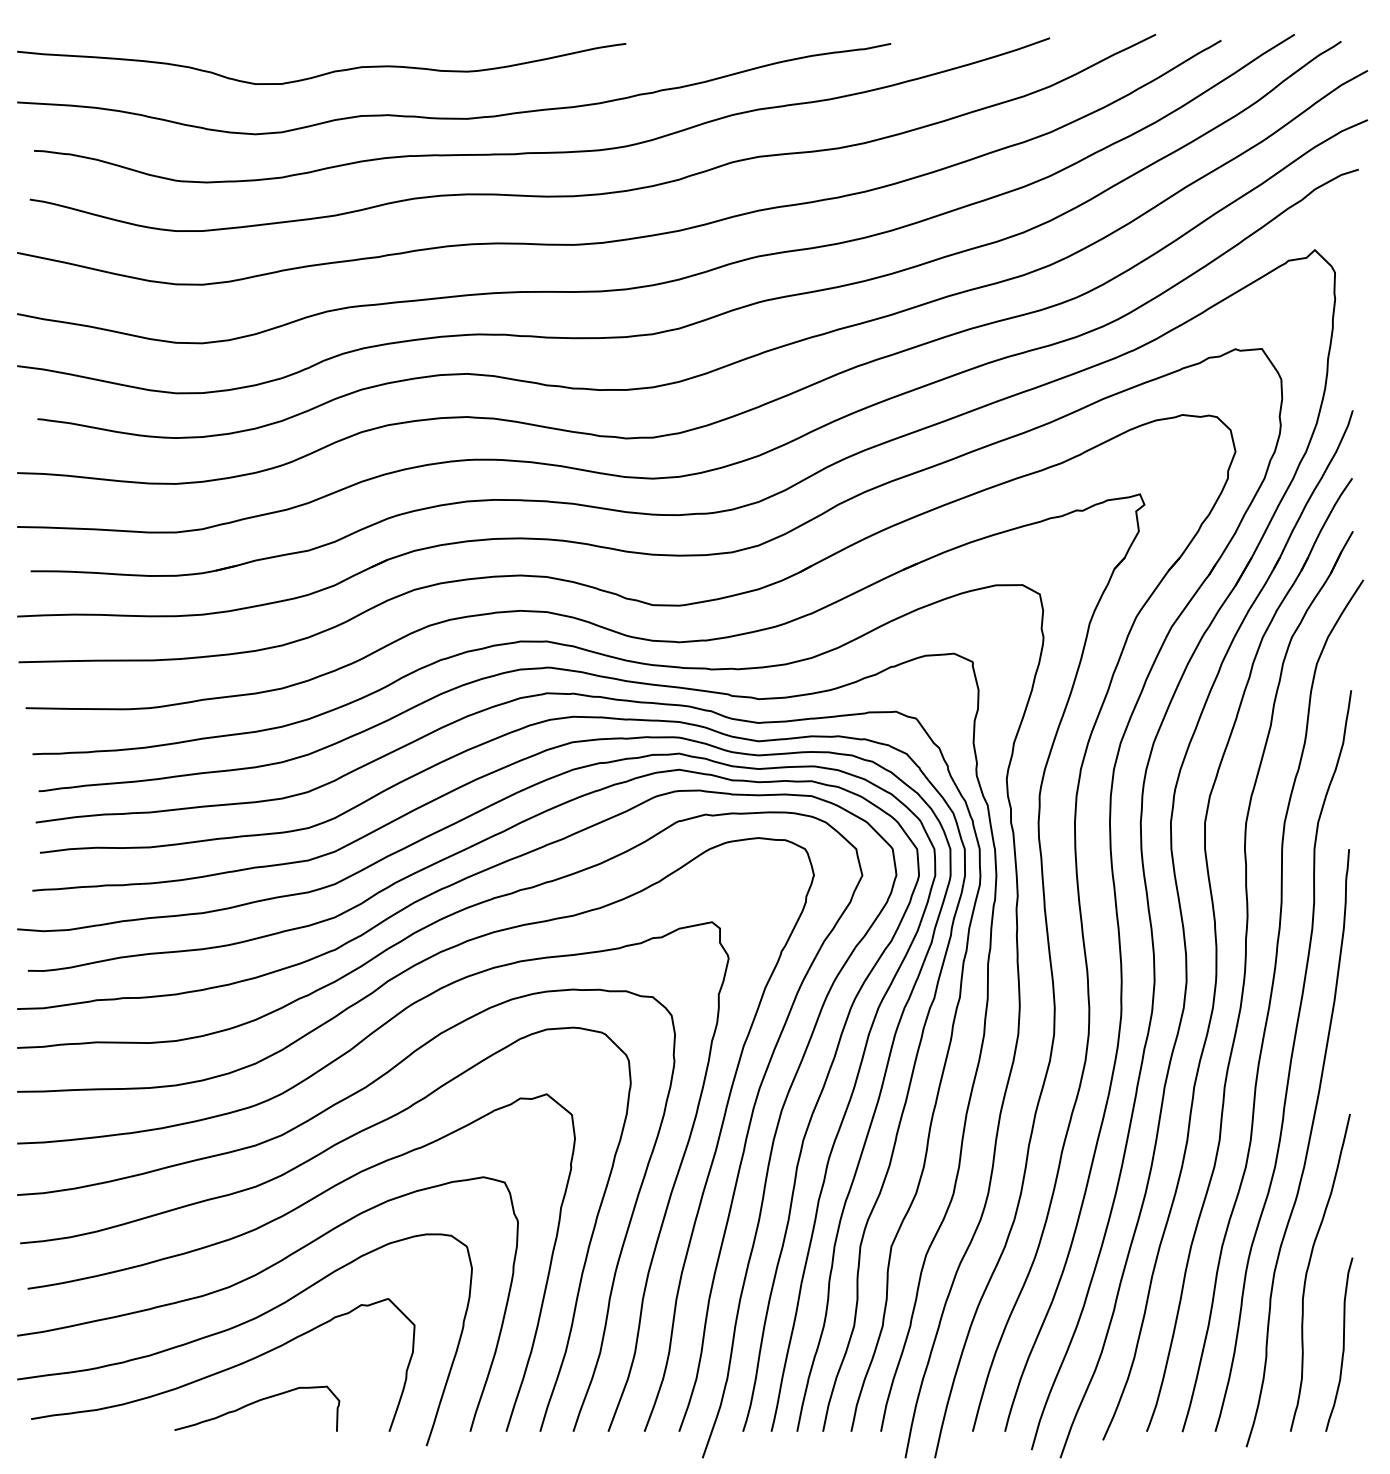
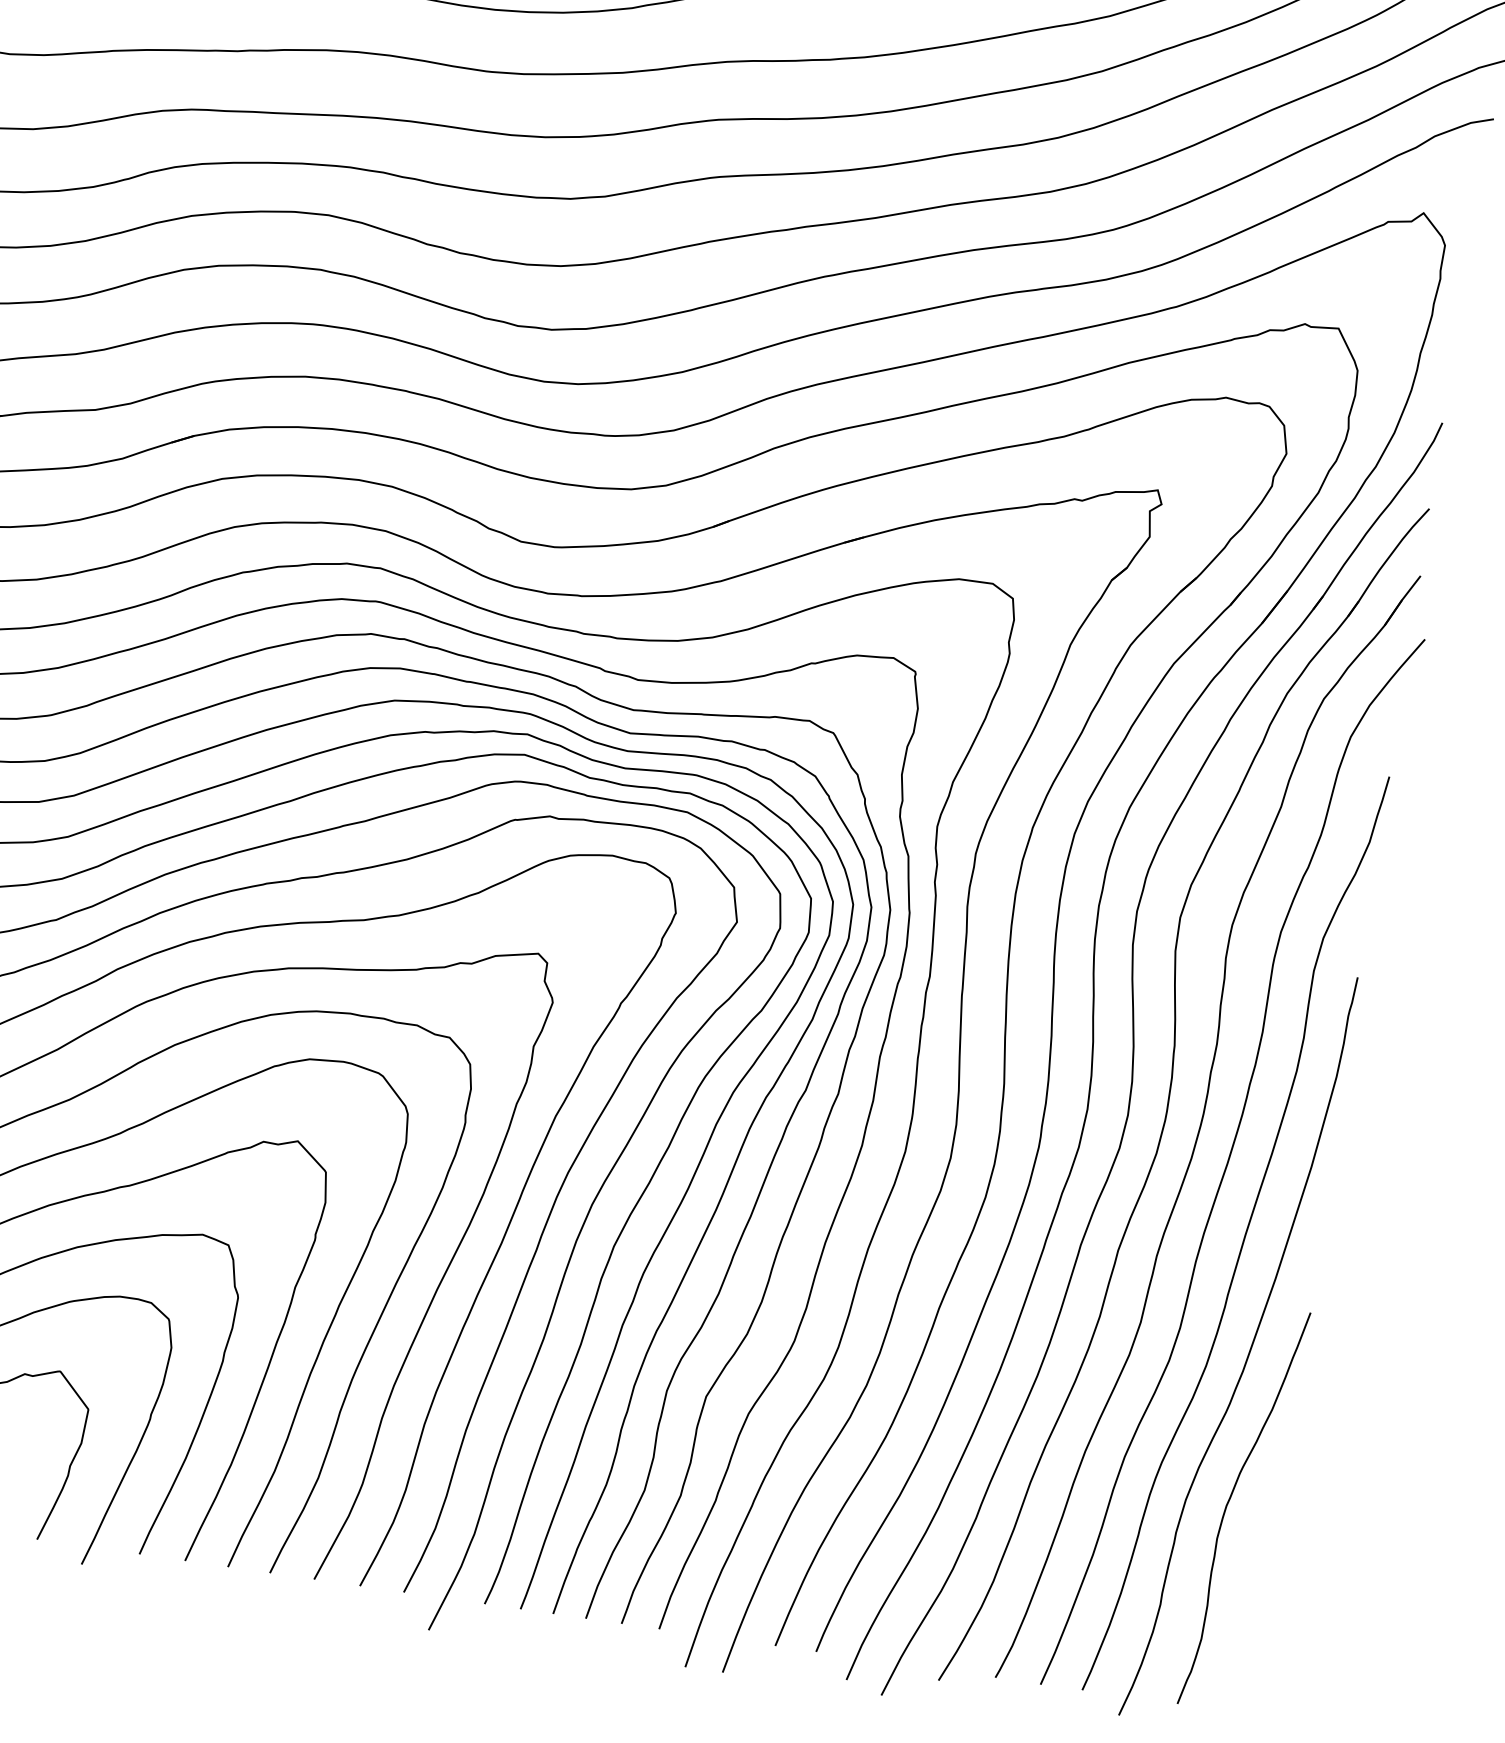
curve: (1342, 1344) -> (1259, 1602), removed

